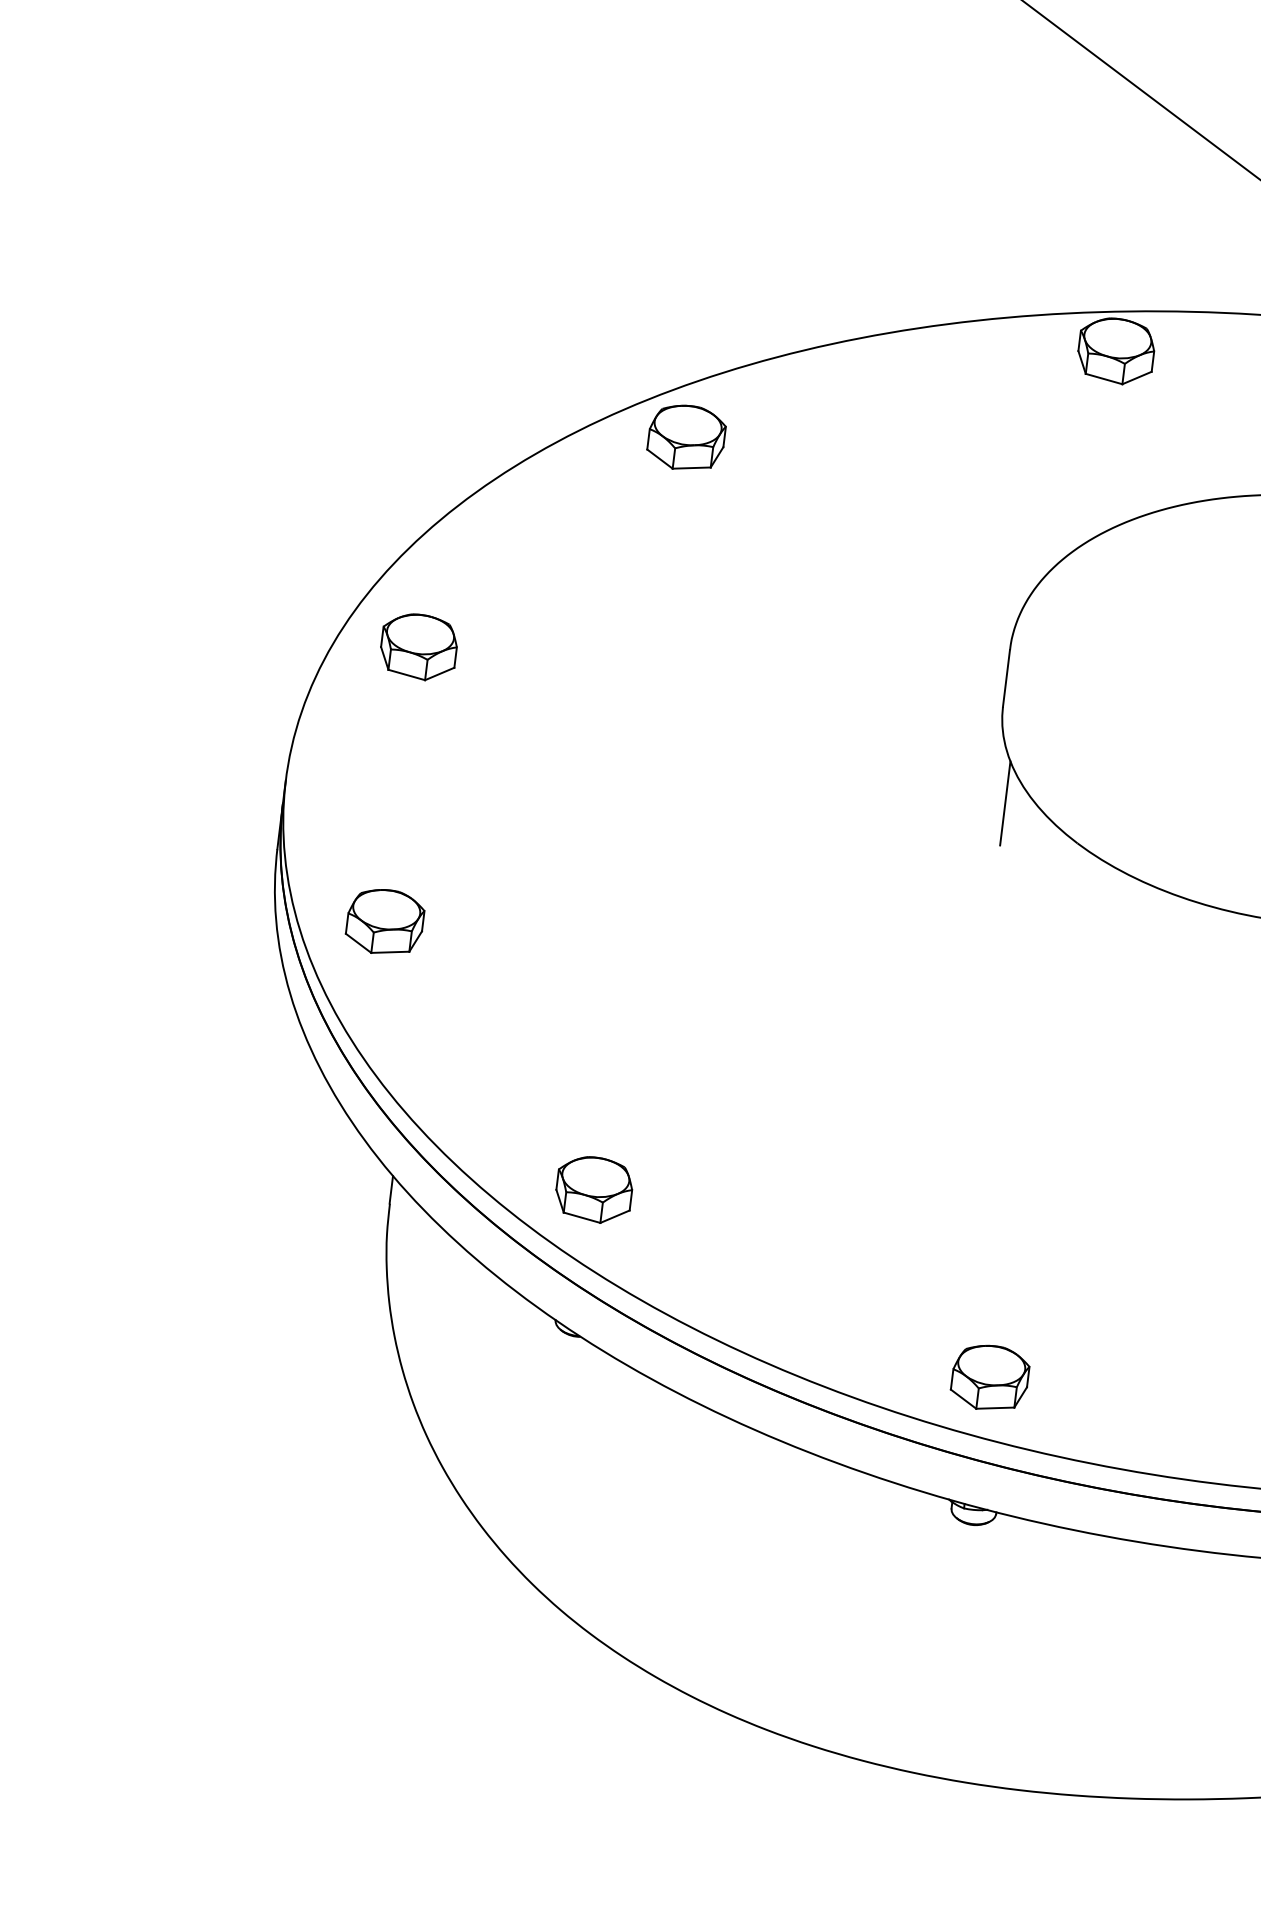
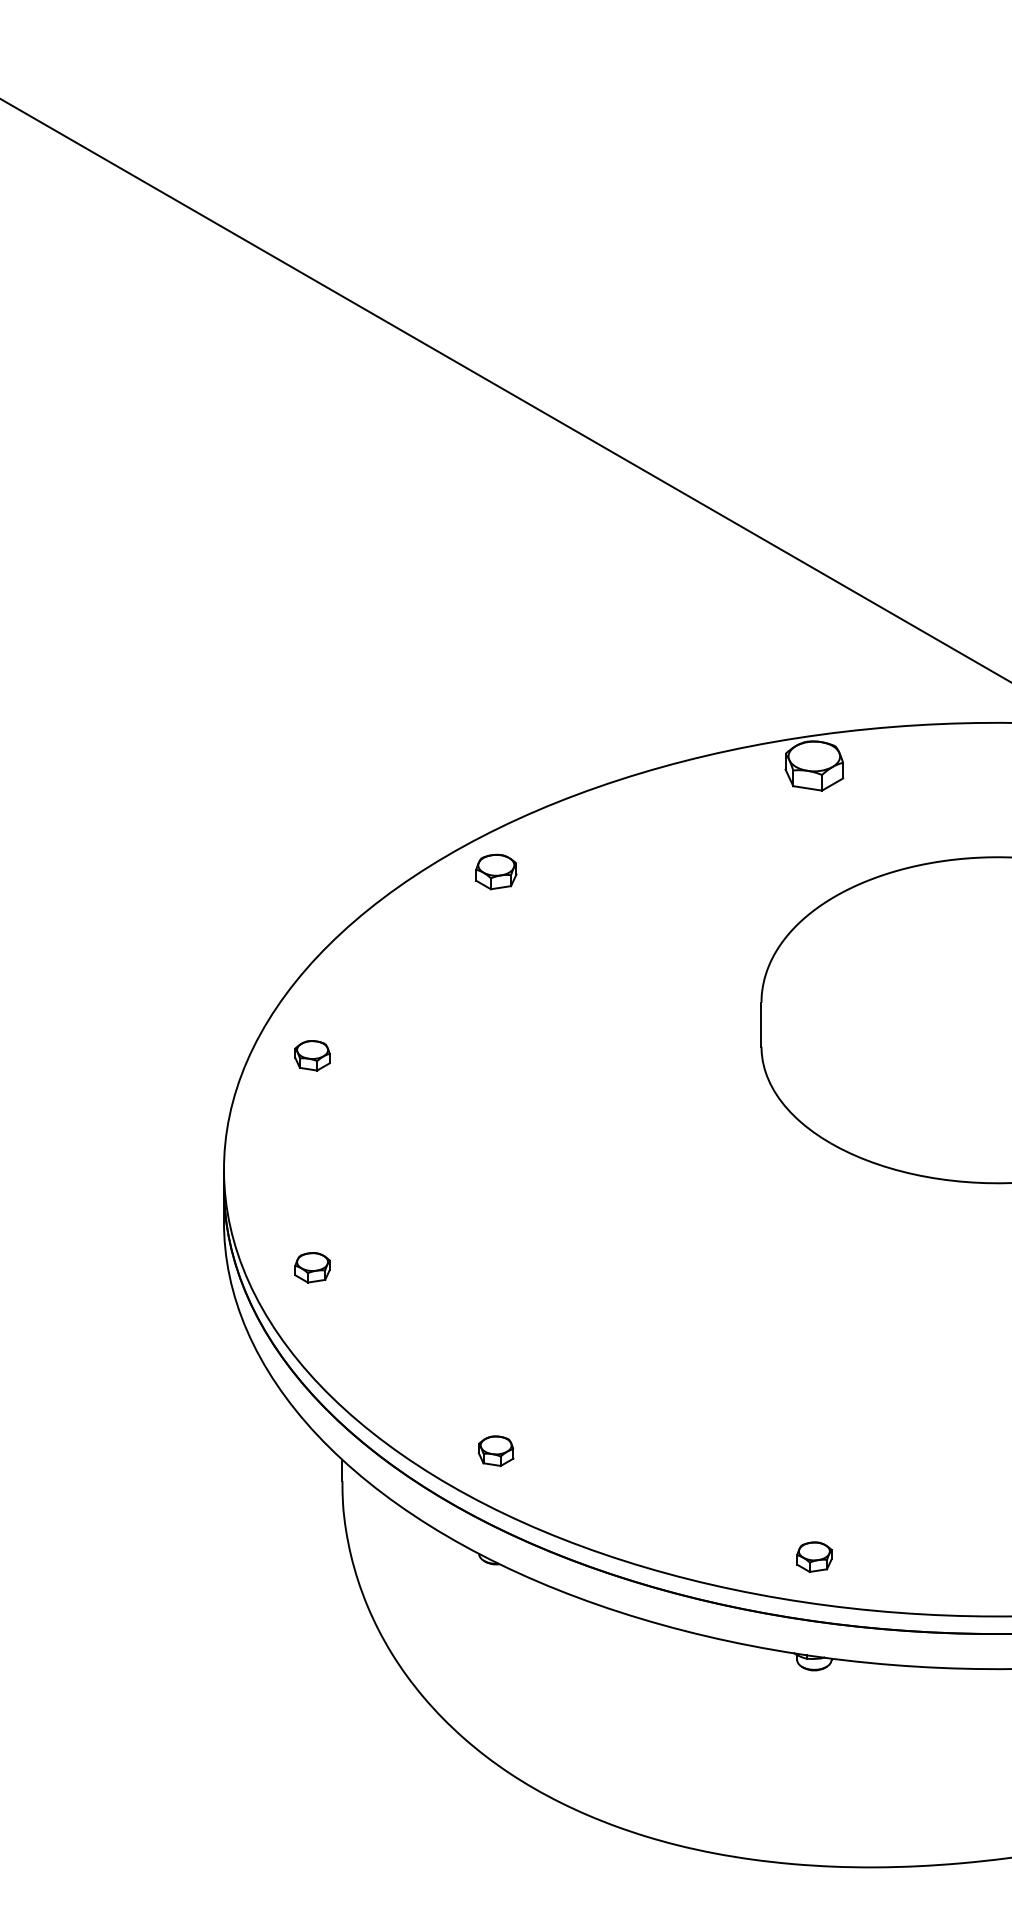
part: (686, 437) -> (496, 871), size x0.7
part: (418, 646) -> (312, 1055), size x0.6
line: (1005, 803) -> (772, 1119), removed
part: (385, 921) -> (312, 1267), size x0.6
part: (593, 1188) -> (495, 1450), size x0.6
part: (990, 1377) -> (814, 1556), size x0.6

